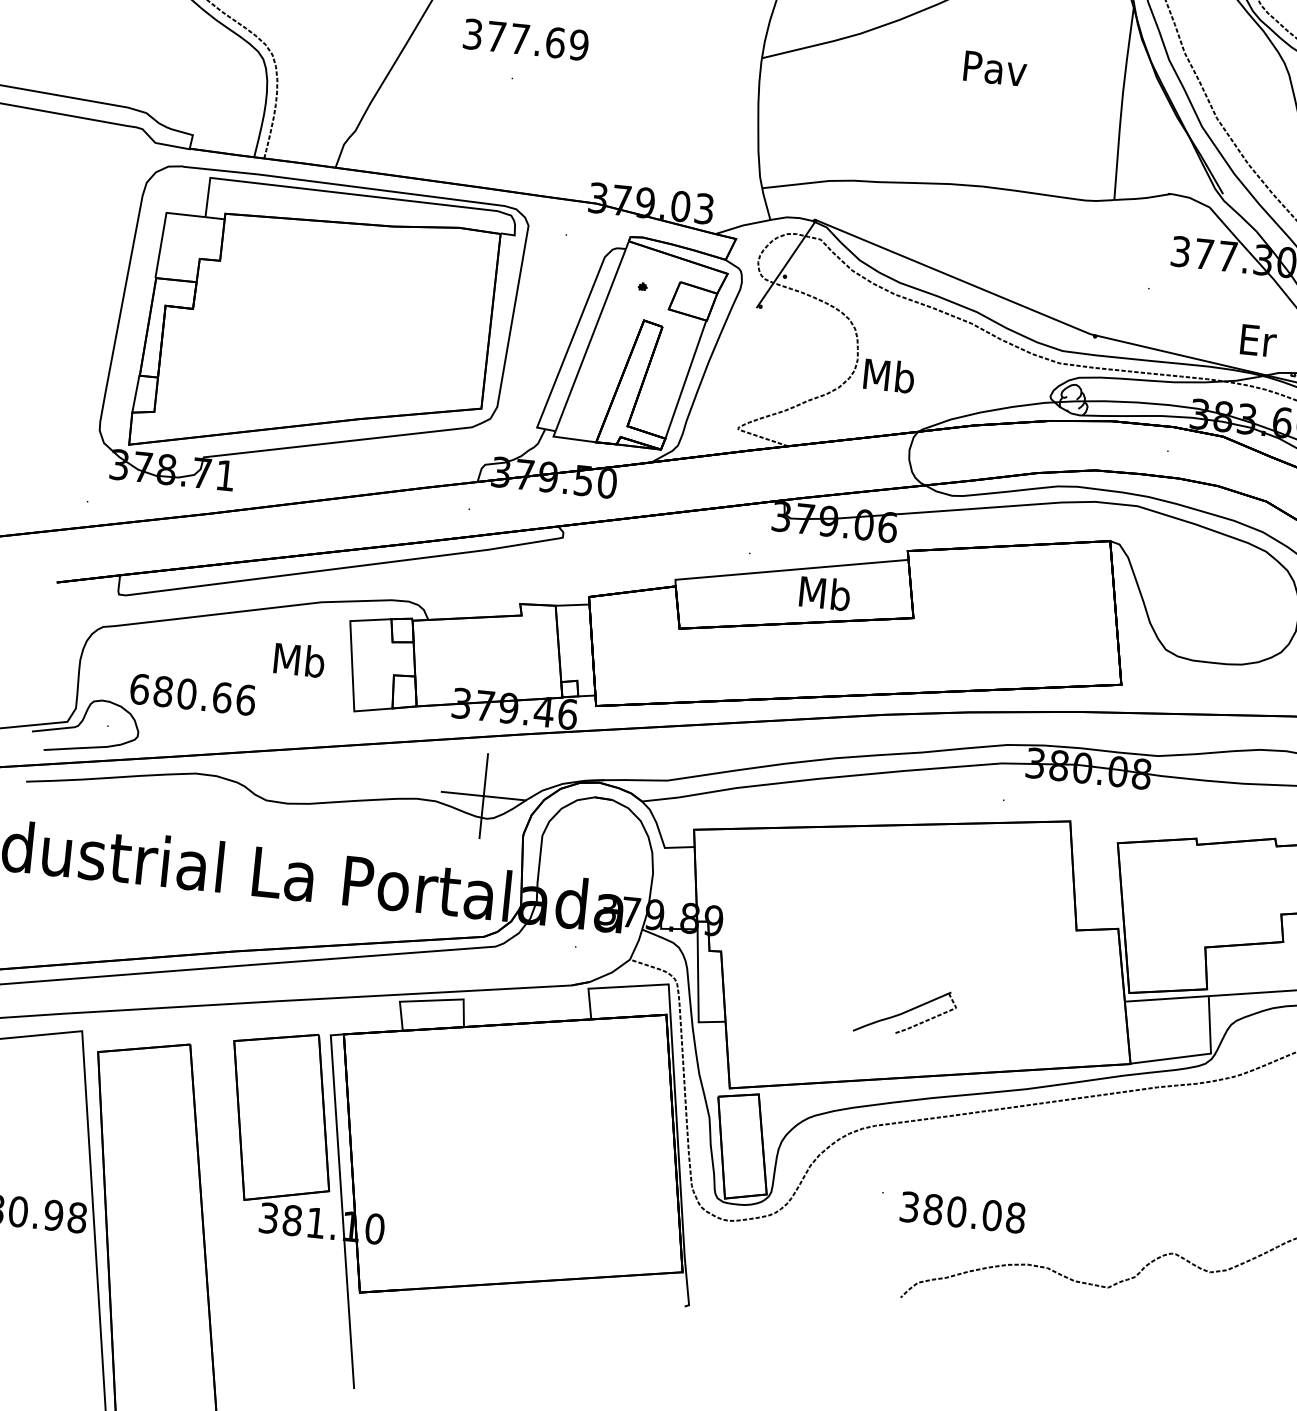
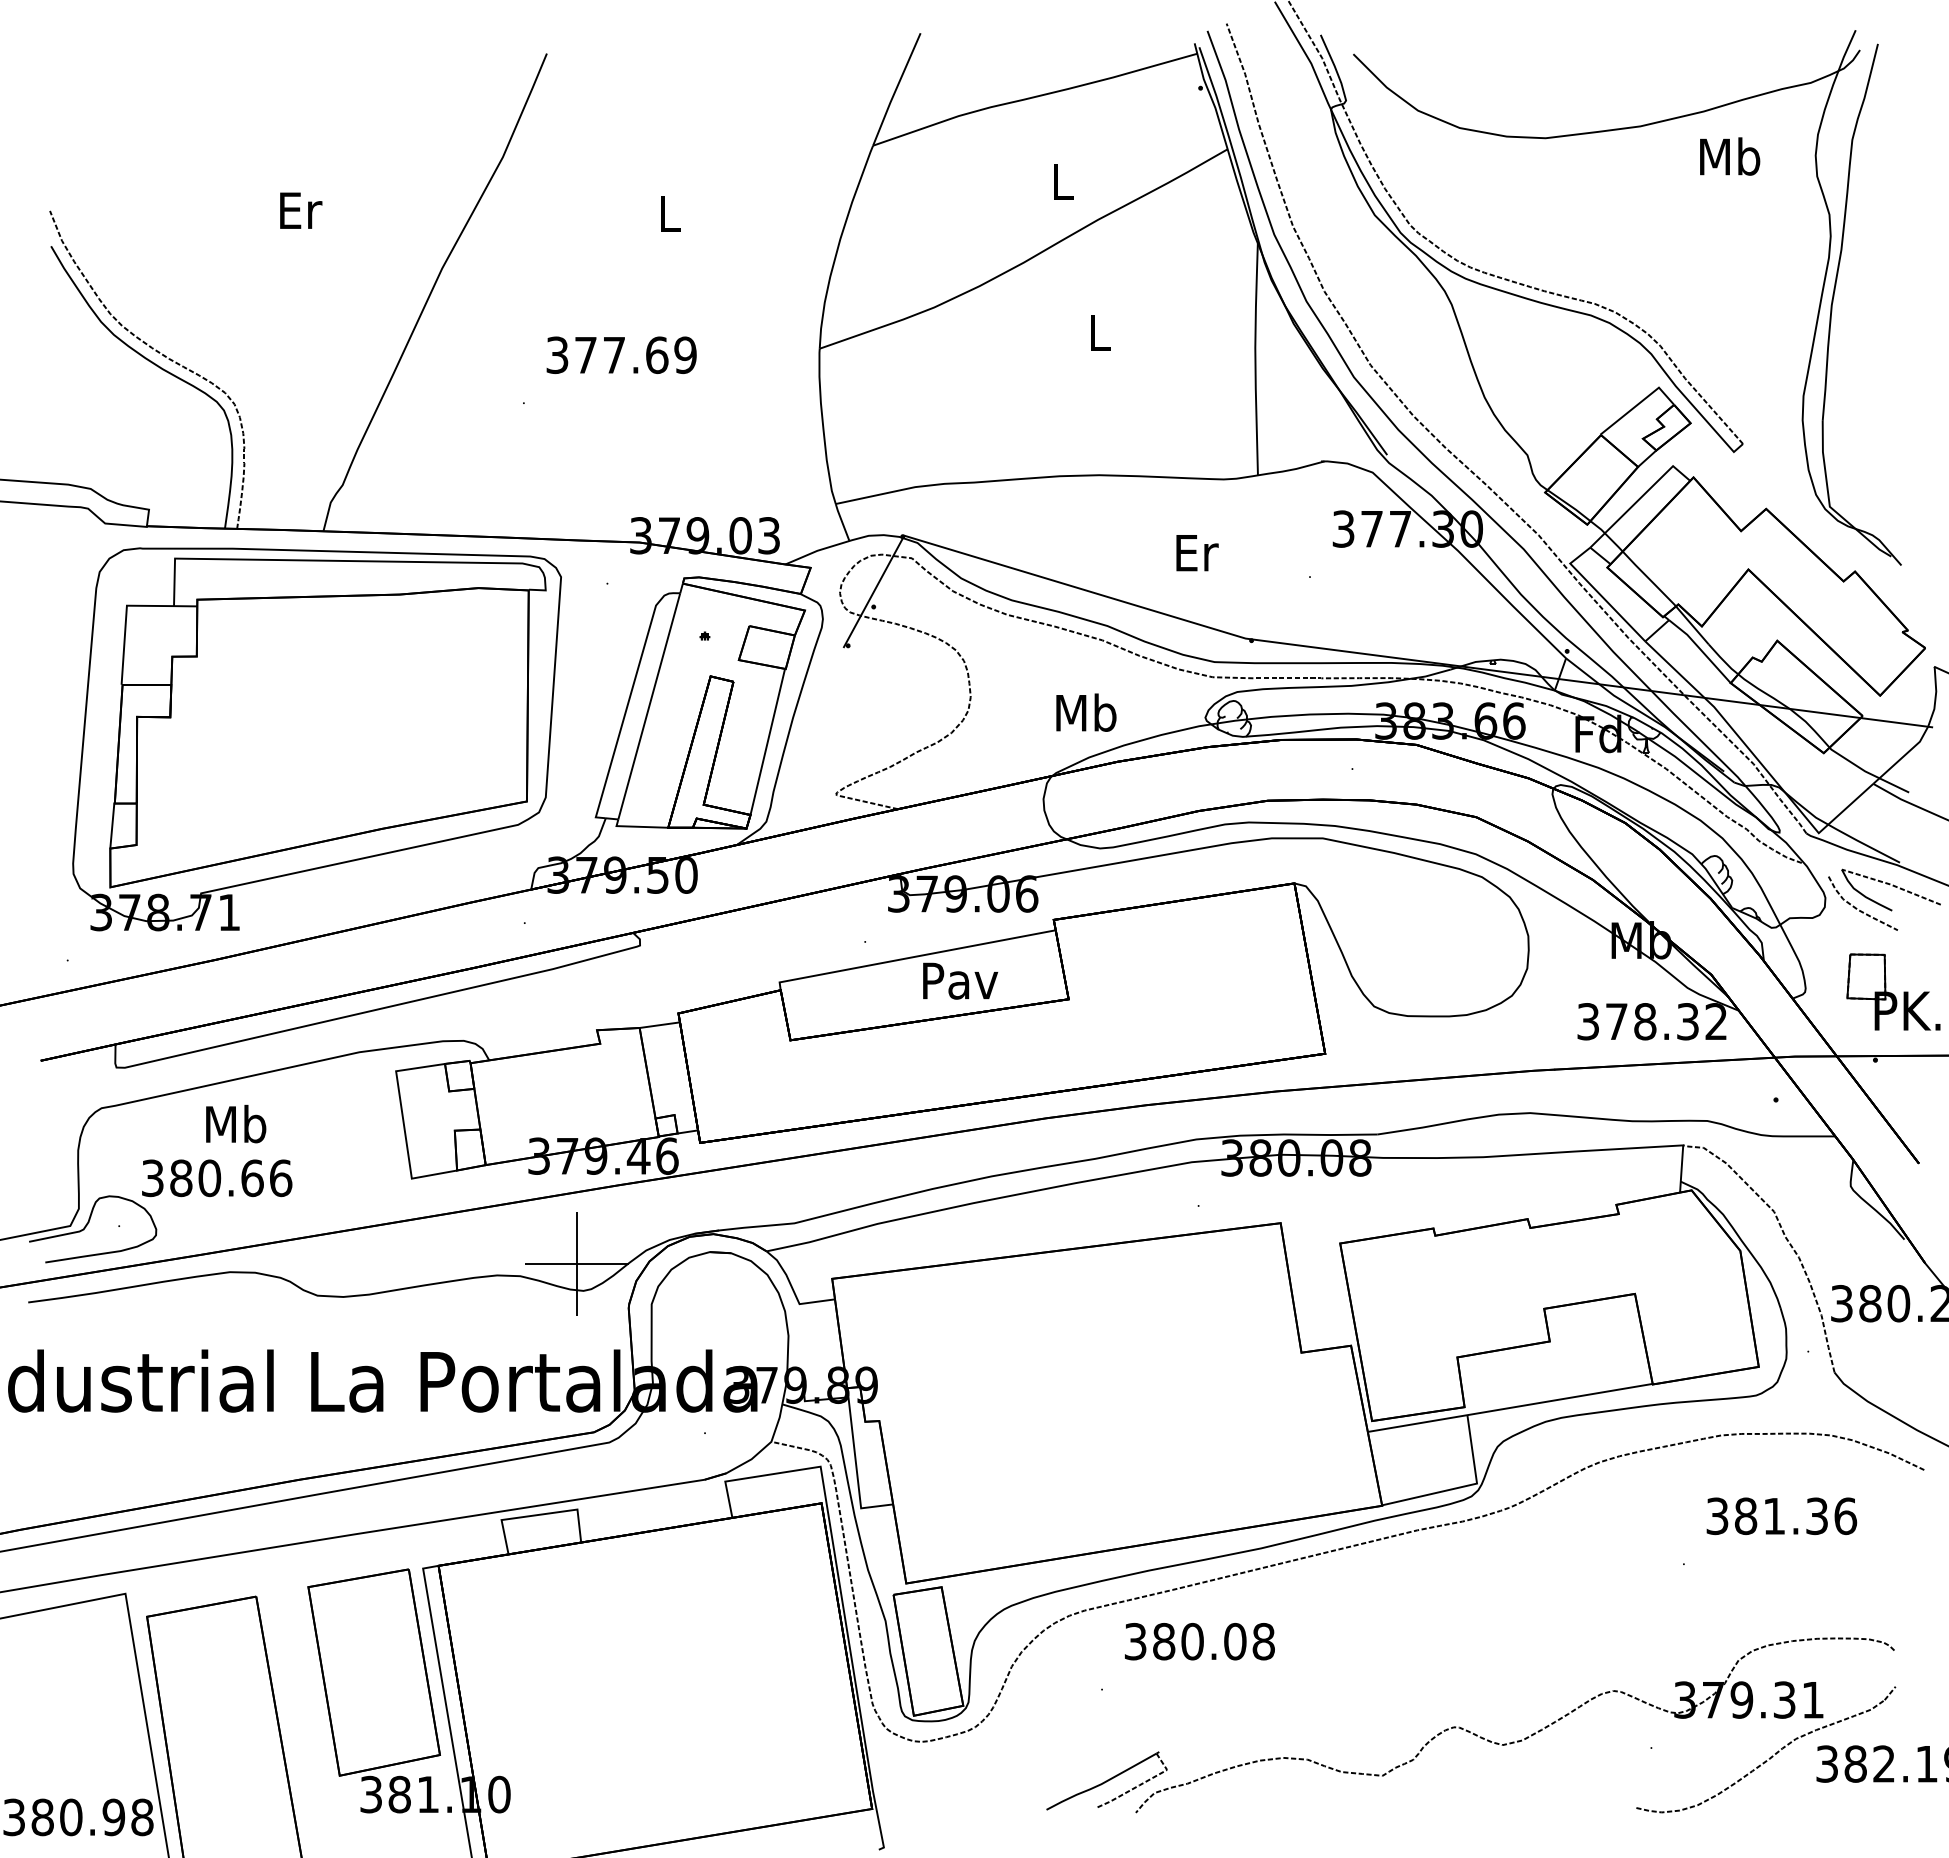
text: (526, 39) -> (621, 354), moved
text: (995, 68) -> (1099, 332), Pav -> L
text: (1258, 341) -> (1197, 553), moved
text: (889, 375) -> (1086, 712), moved
text: (825, 593) -> (960, 980), Mb -> Pav
text: (299, 659) -> (236, 1123), moved
text: (139, 689) -> (152, 1178), 680.66 -> 380.66
part: (905, 1011) -> (1106, 1780), moved
text: (962, 1212) -> (1199, 1641), moved

